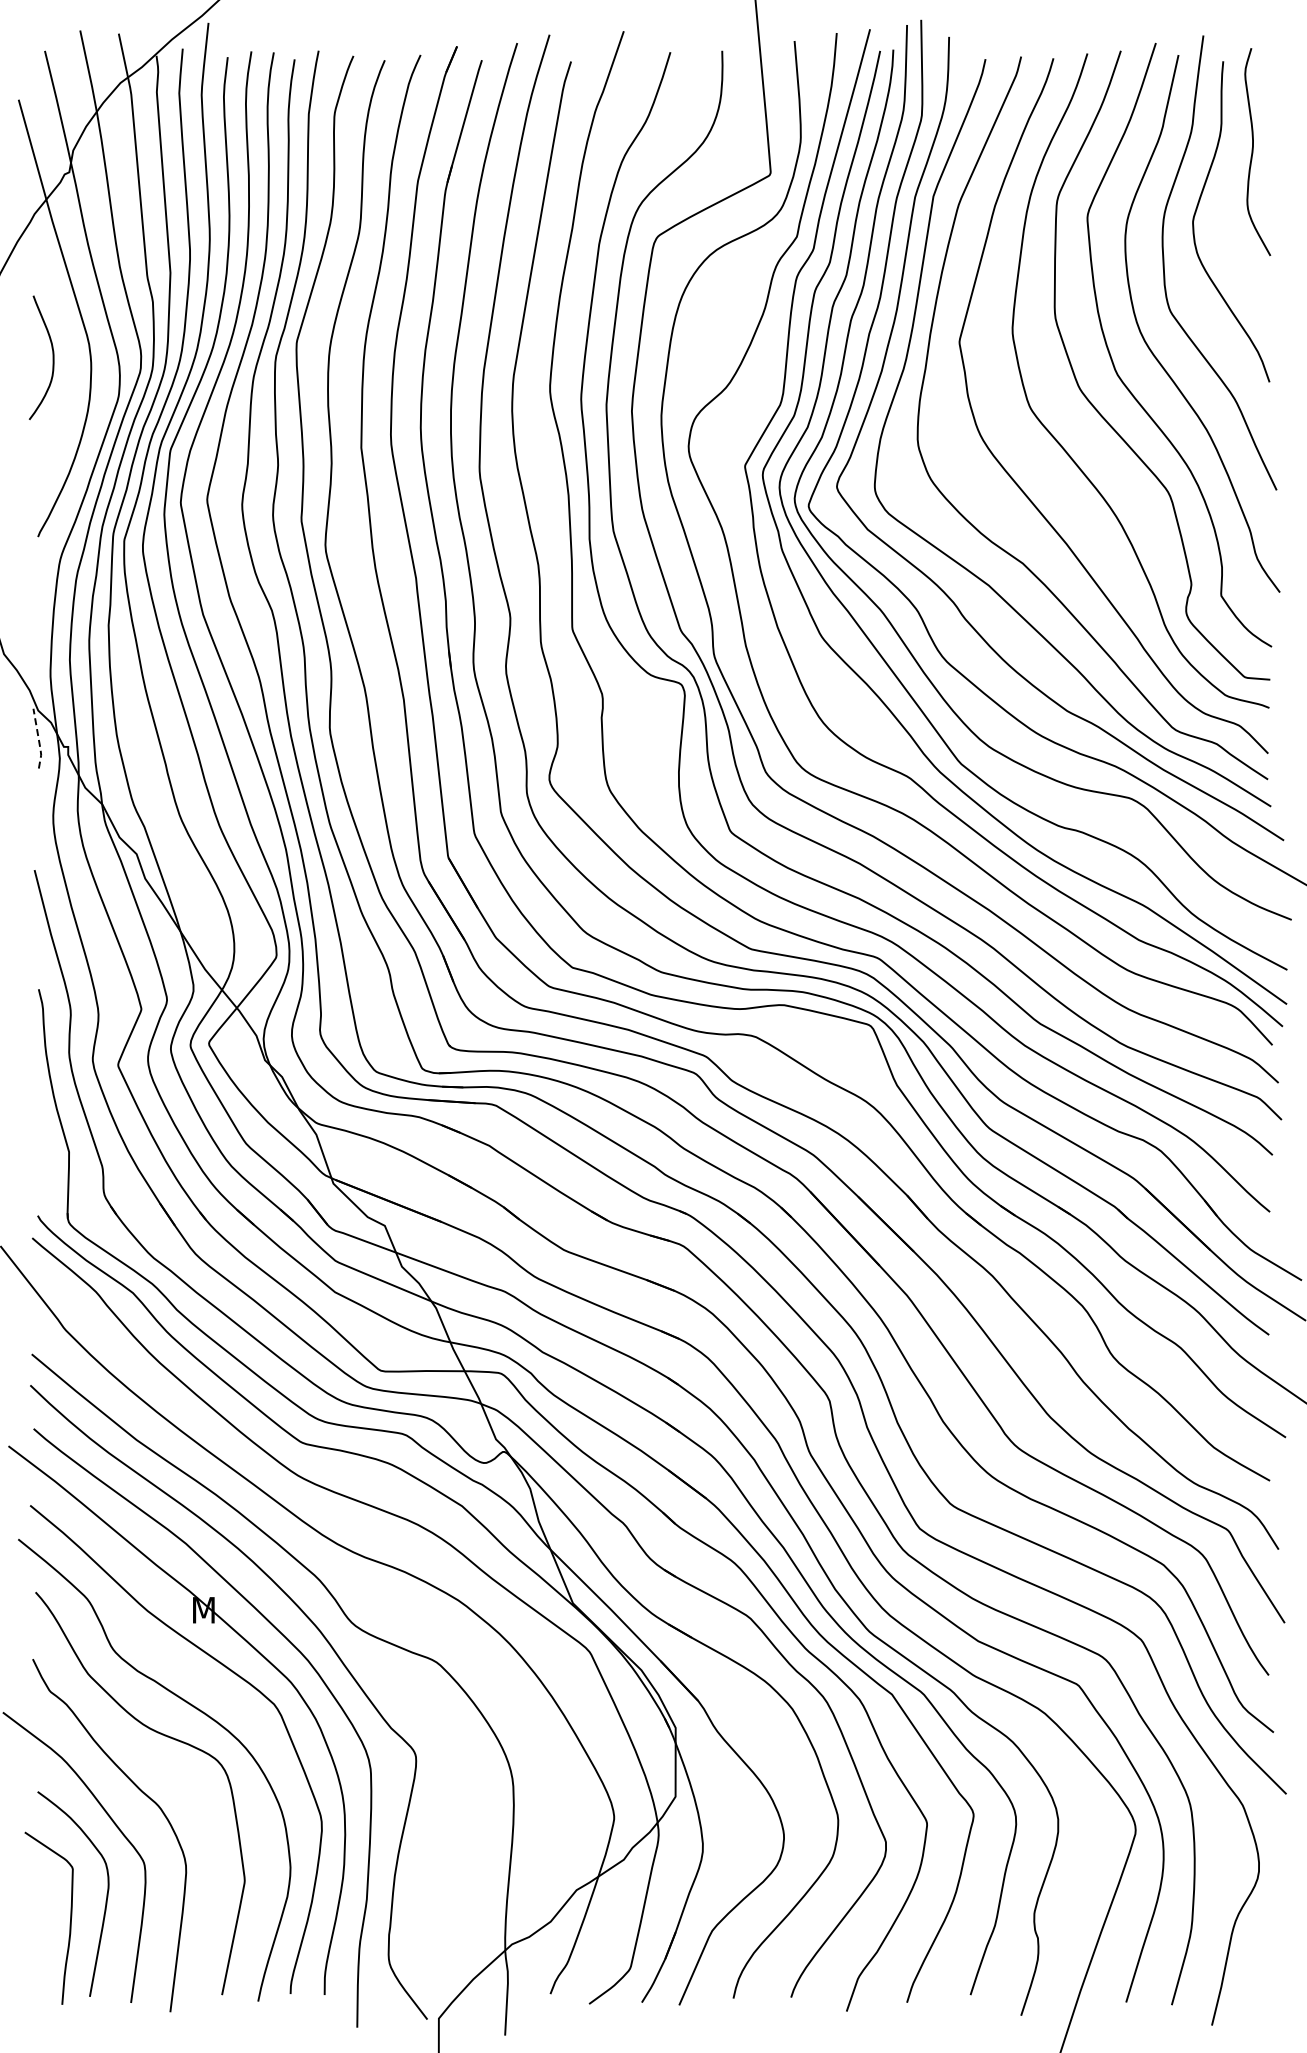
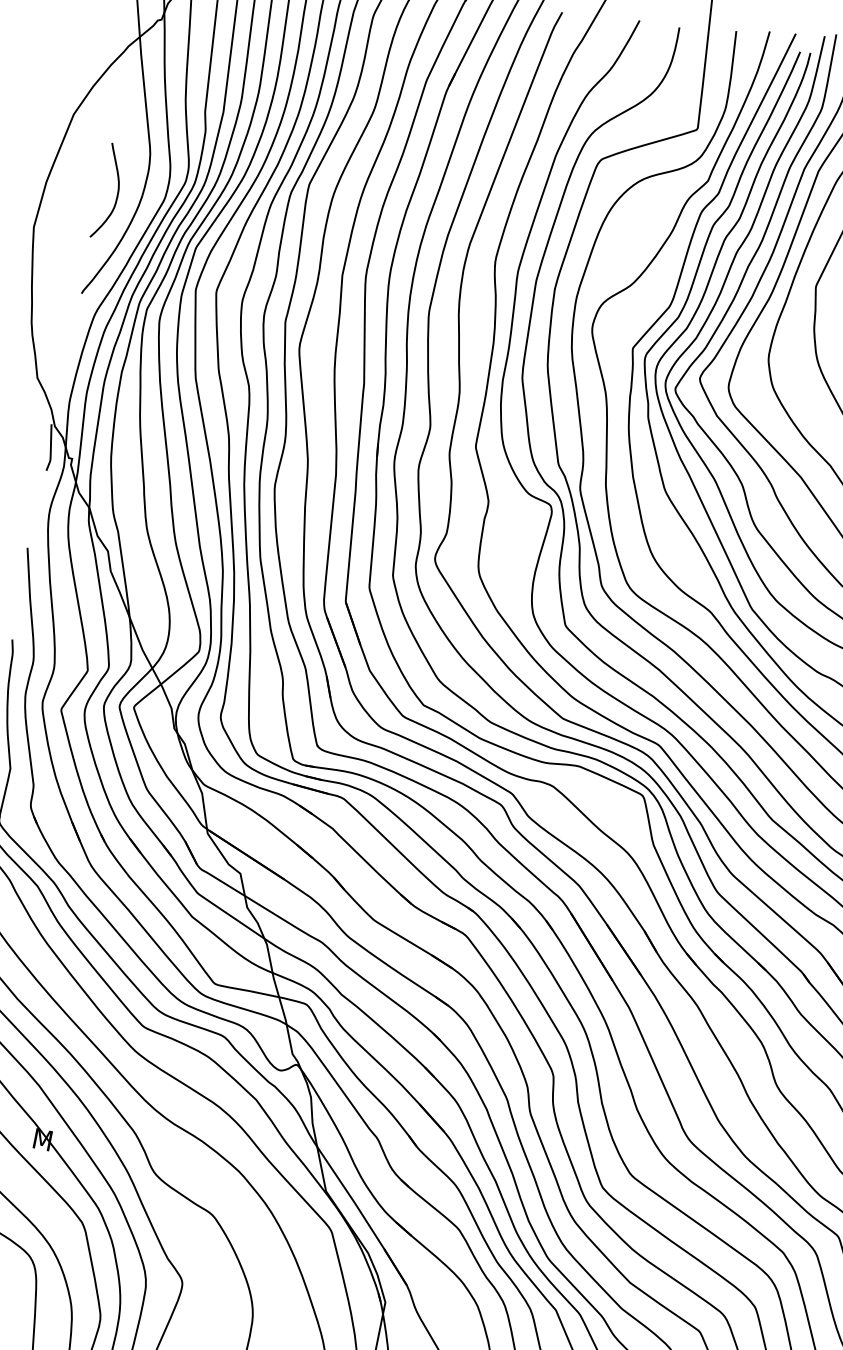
curve: (52, 357) -> (117, 193), moved
line: (38, 740) -> (50, 449), dashed -> solid

